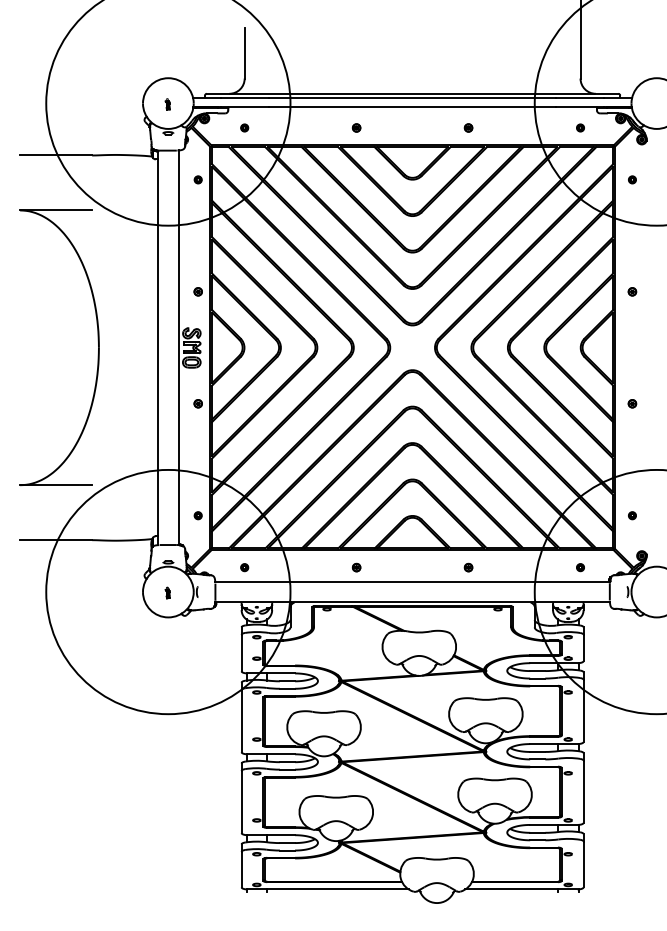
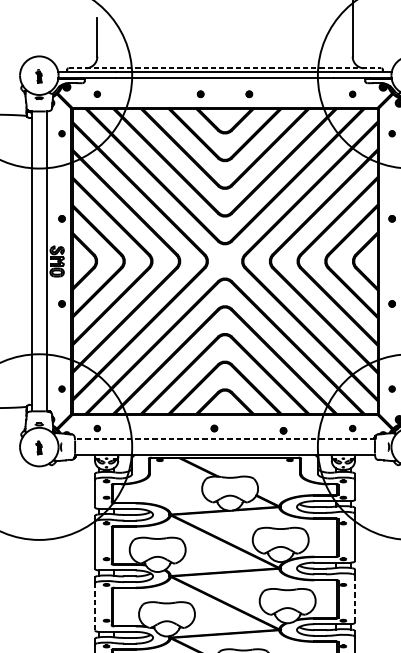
line: (412, 93) -> (224, 68), solid -> dashed
part: (167, 104) -> (38, 76), size x1.6
part: (356, 127) -> (200, 93), moved
part: (468, 127) -> (249, 93), moved
part: (356, 567) -> (214, 428), moved
part: (468, 567) -> (283, 430), moved
line: (412, 581) -> (224, 439), solid -> dashed
part: (167, 592) -> (38, 447), size x1.6
line: (583, 791) -> (354, 598), solid -> dashed
line: (241, 802) -> (94, 607), solid -> dashed

